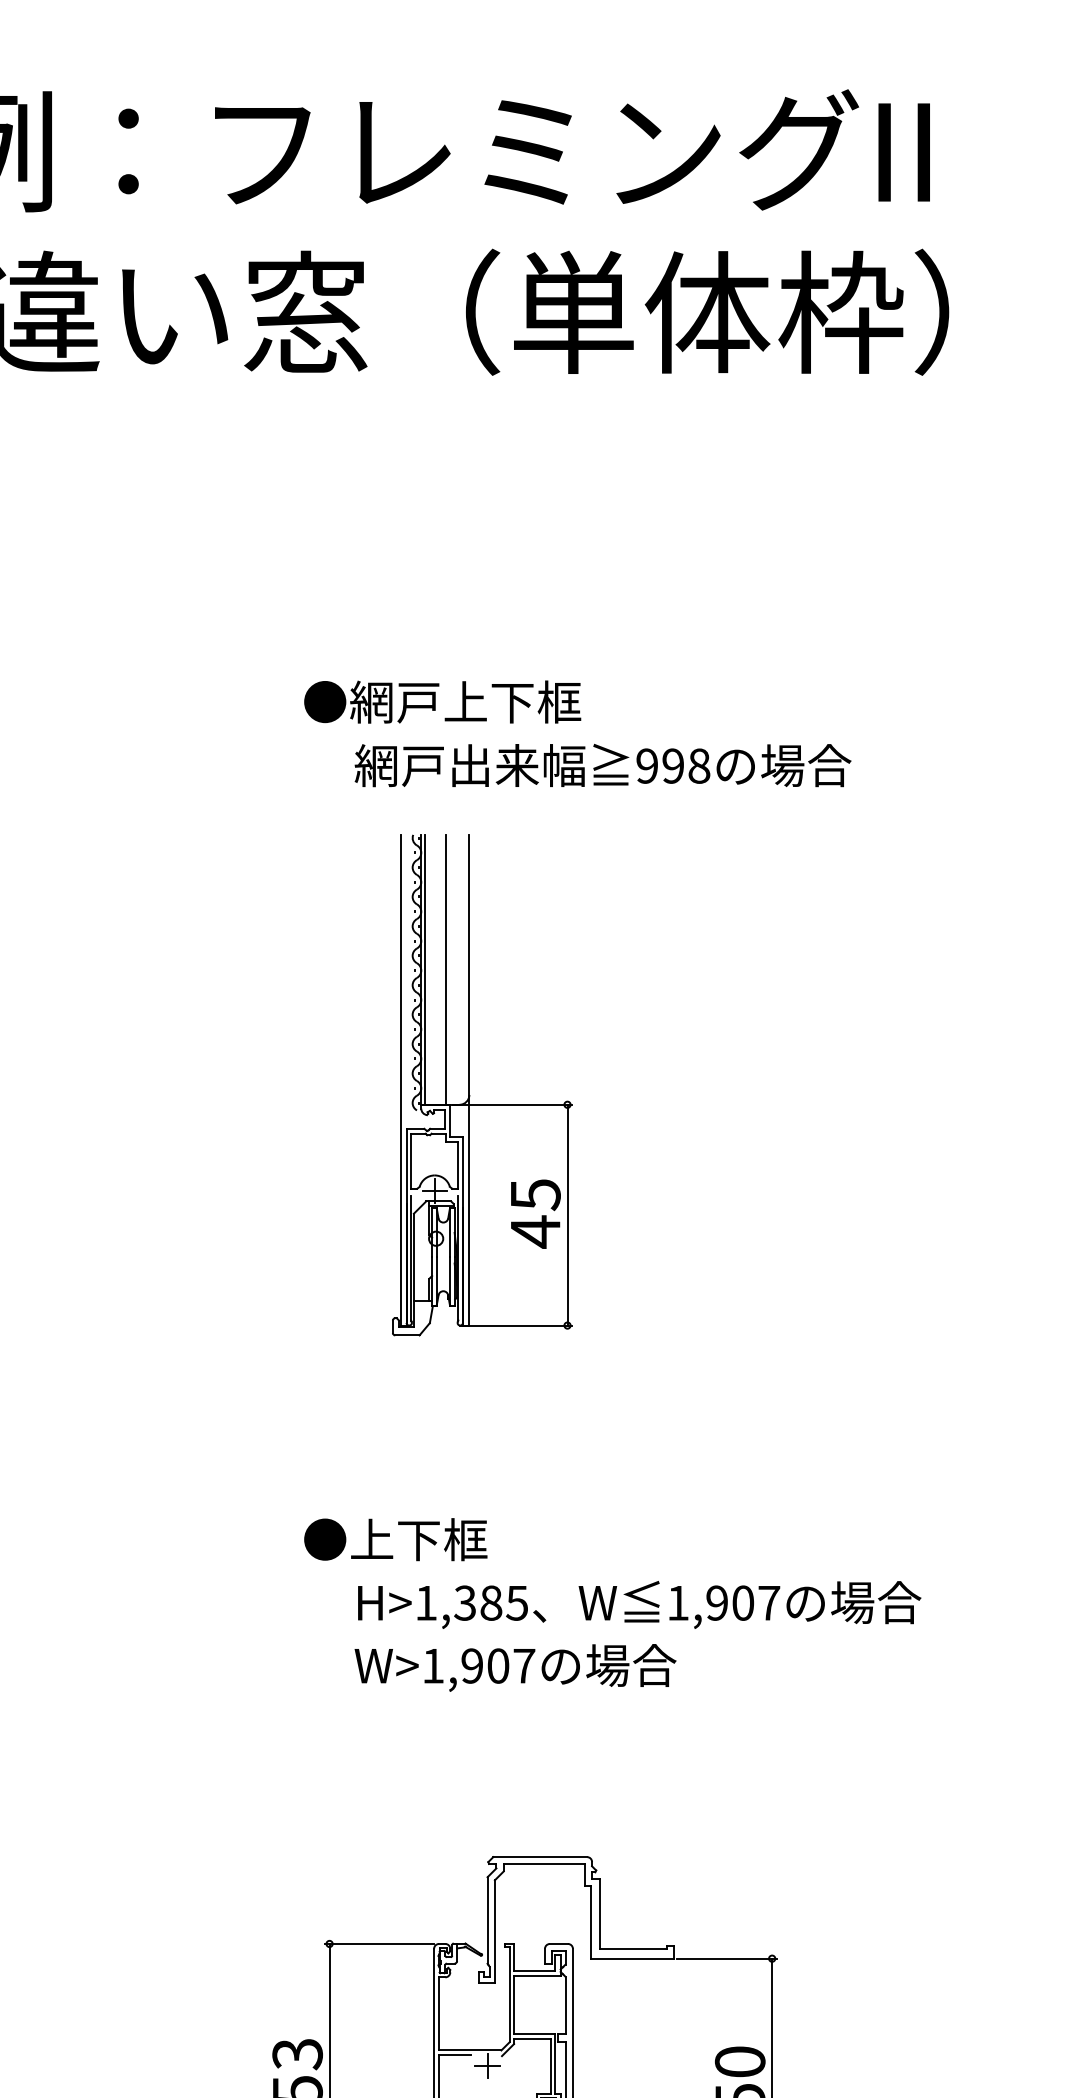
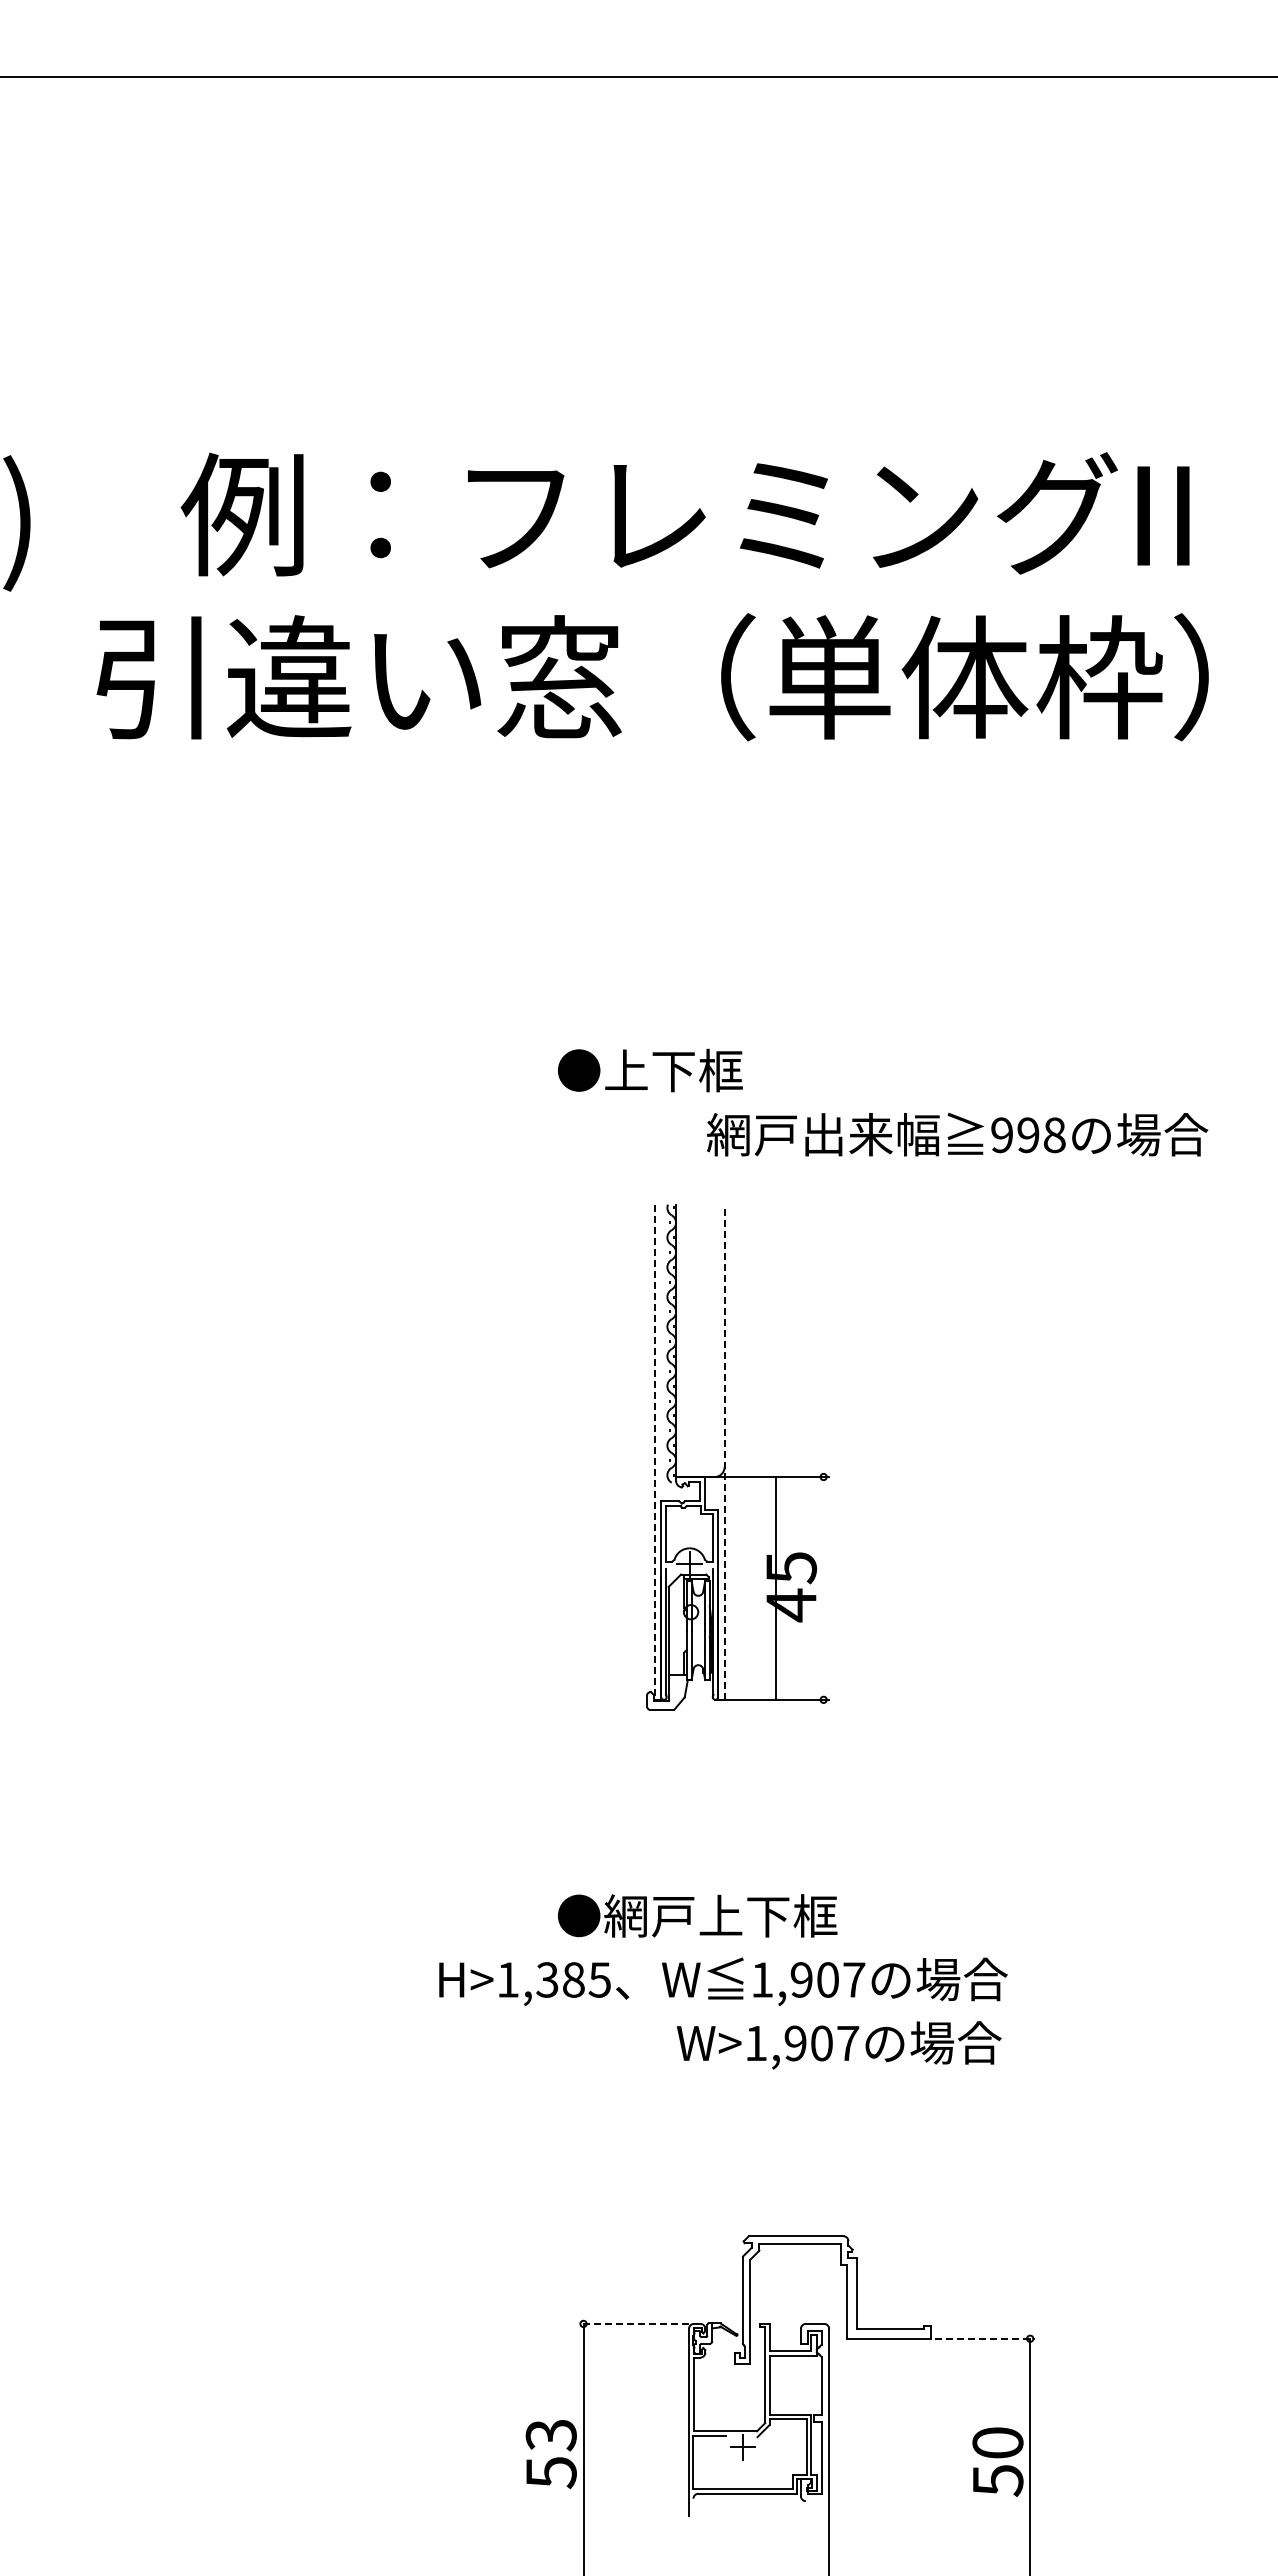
text: (465, 701) -> (720, 1070), ●網戸上下框 -> ●上下框
text: (603, 765) -> (957, 1134), moved
line: (425, 969) -> (680, 1340), removed
line: (445, 969) -> (700, 1340), removed
line: (400, 1080) -> (655, 1452), solid -> dashed
line: (469, 1080) -> (724, 1452), solid -> dashed
line: (567, 1215) -> (775, 1588), moved
text: (465, 1539) -> (720, 1915), ●上下框 -> ●網戸上下框
text: (639, 1604) -> (723, 1981), moved
text: (514, 1668) -> (838, 2045), moved
line: (379, 1943) -> (633, 2323), solid -> dashed
line: (727, 1958) -> (985, 2338), solid -> dashed

